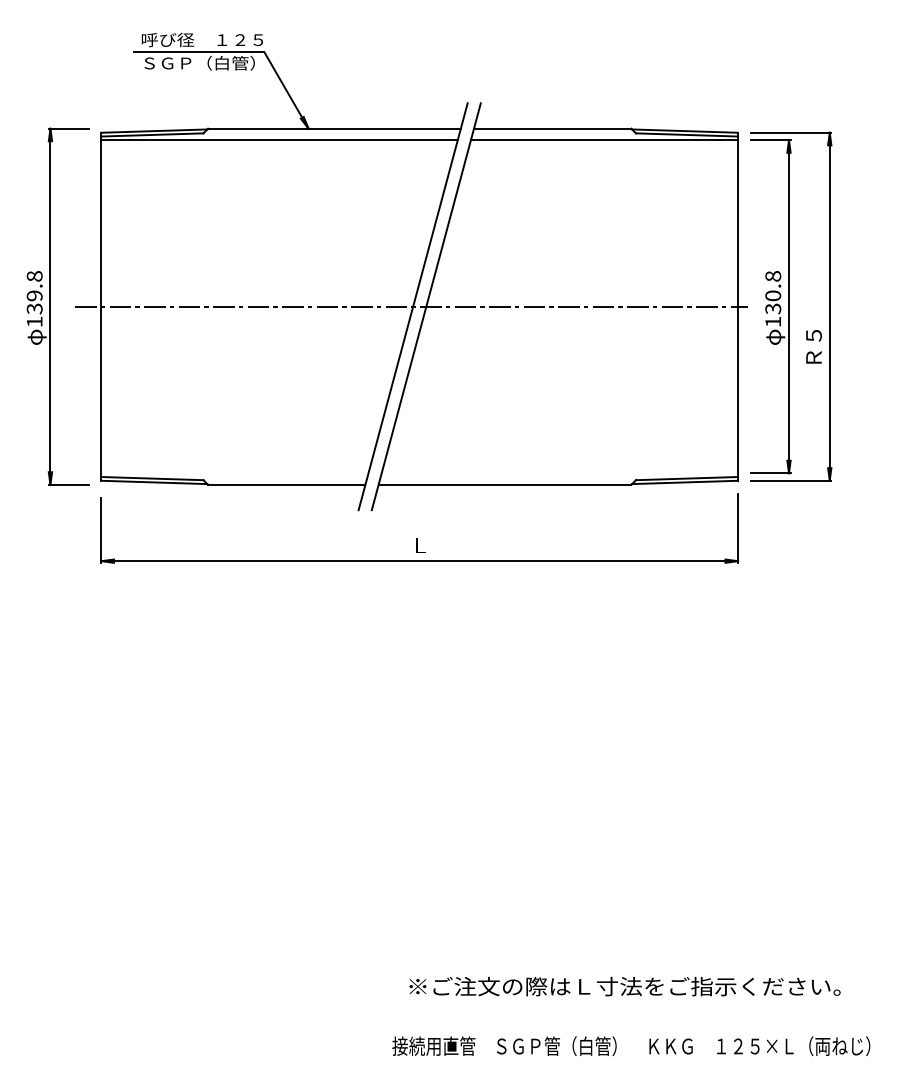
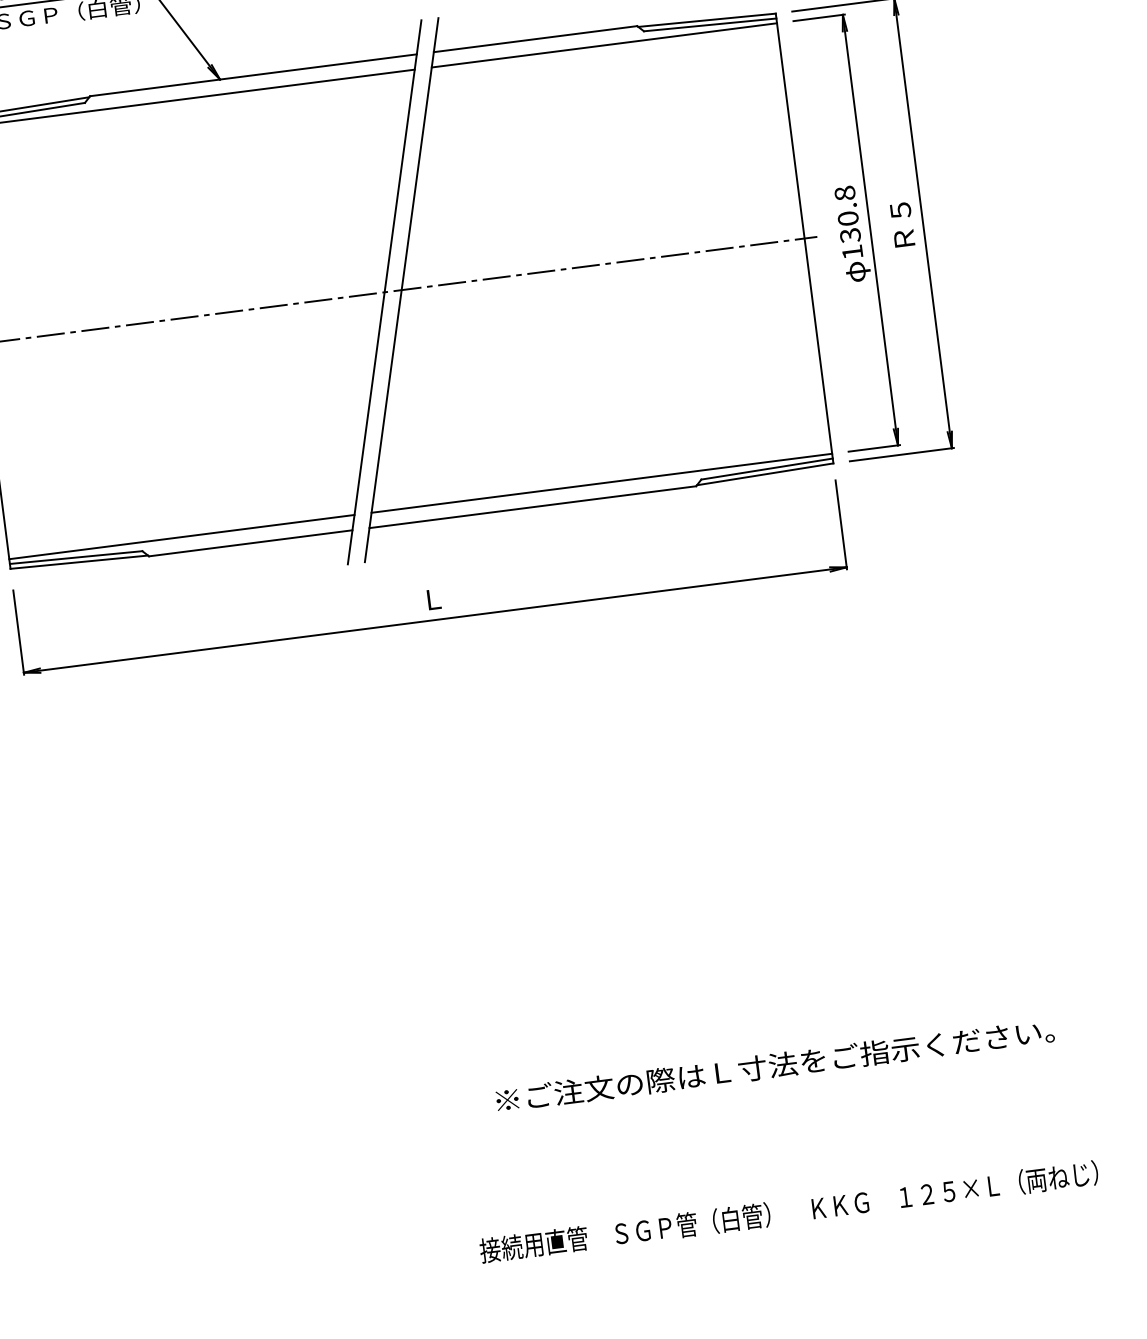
text: (813, 346) -> (901, 224), moved
line: (234, 473) -> (181, 537), added
line: (559, 473) -> (601, 483), added
text: (624, 986) -> (774, 1065), moved

